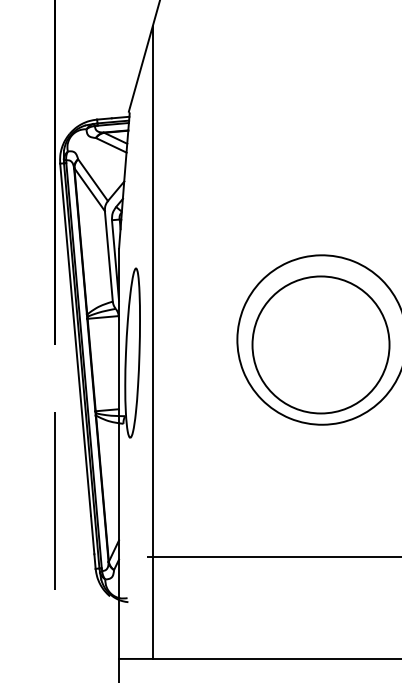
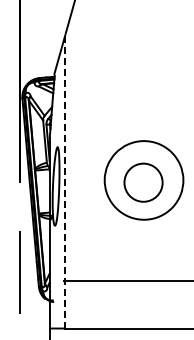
line: (152, 342) -> (65, 181), solid -> dashed
circle: (320, 344) -> (143, 182), size x0.6
line: (53, 501) -> (19, 272), moved

